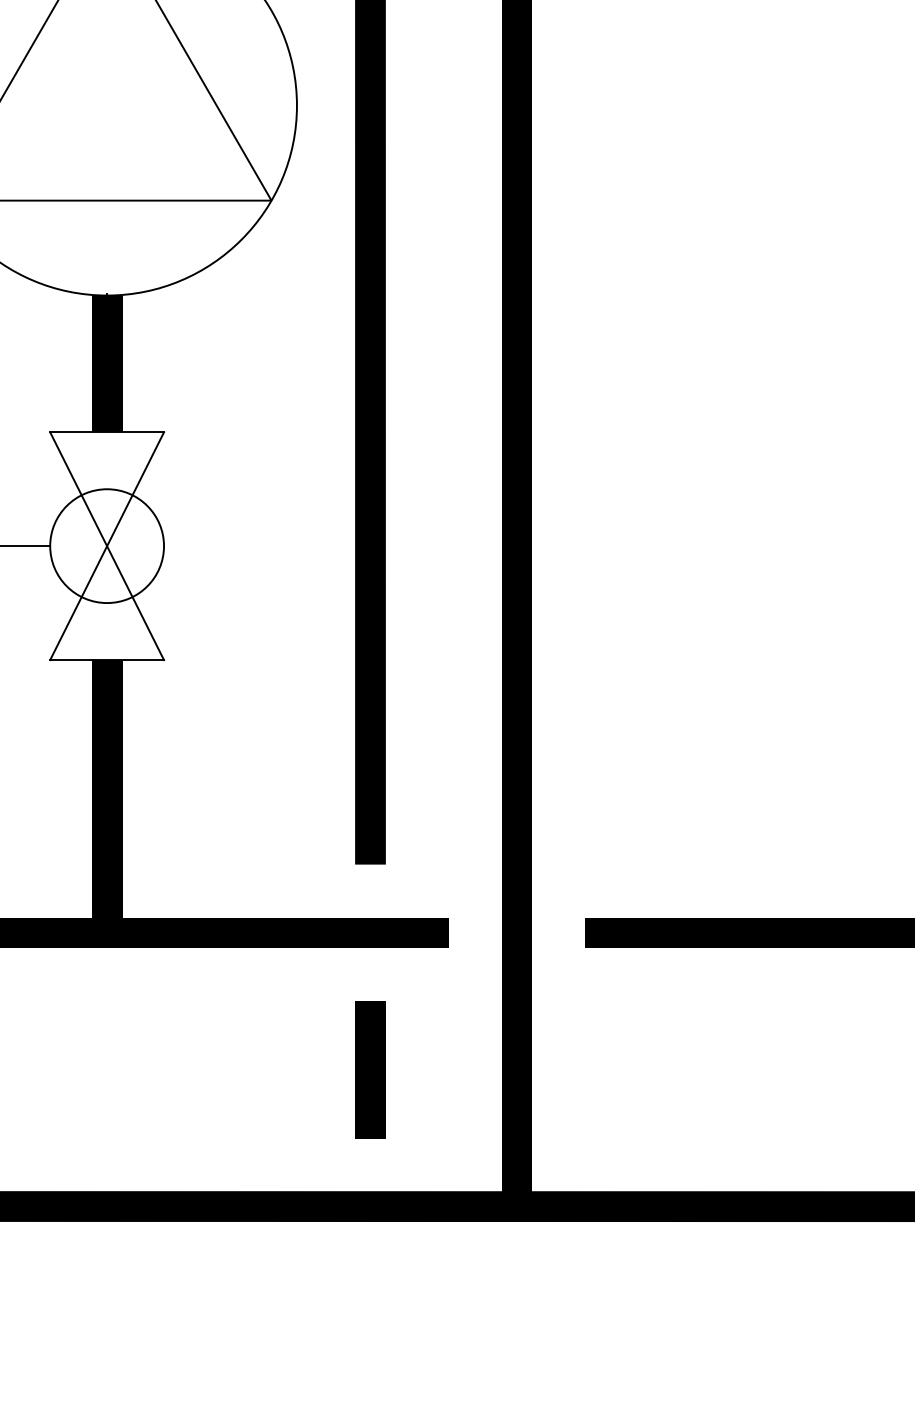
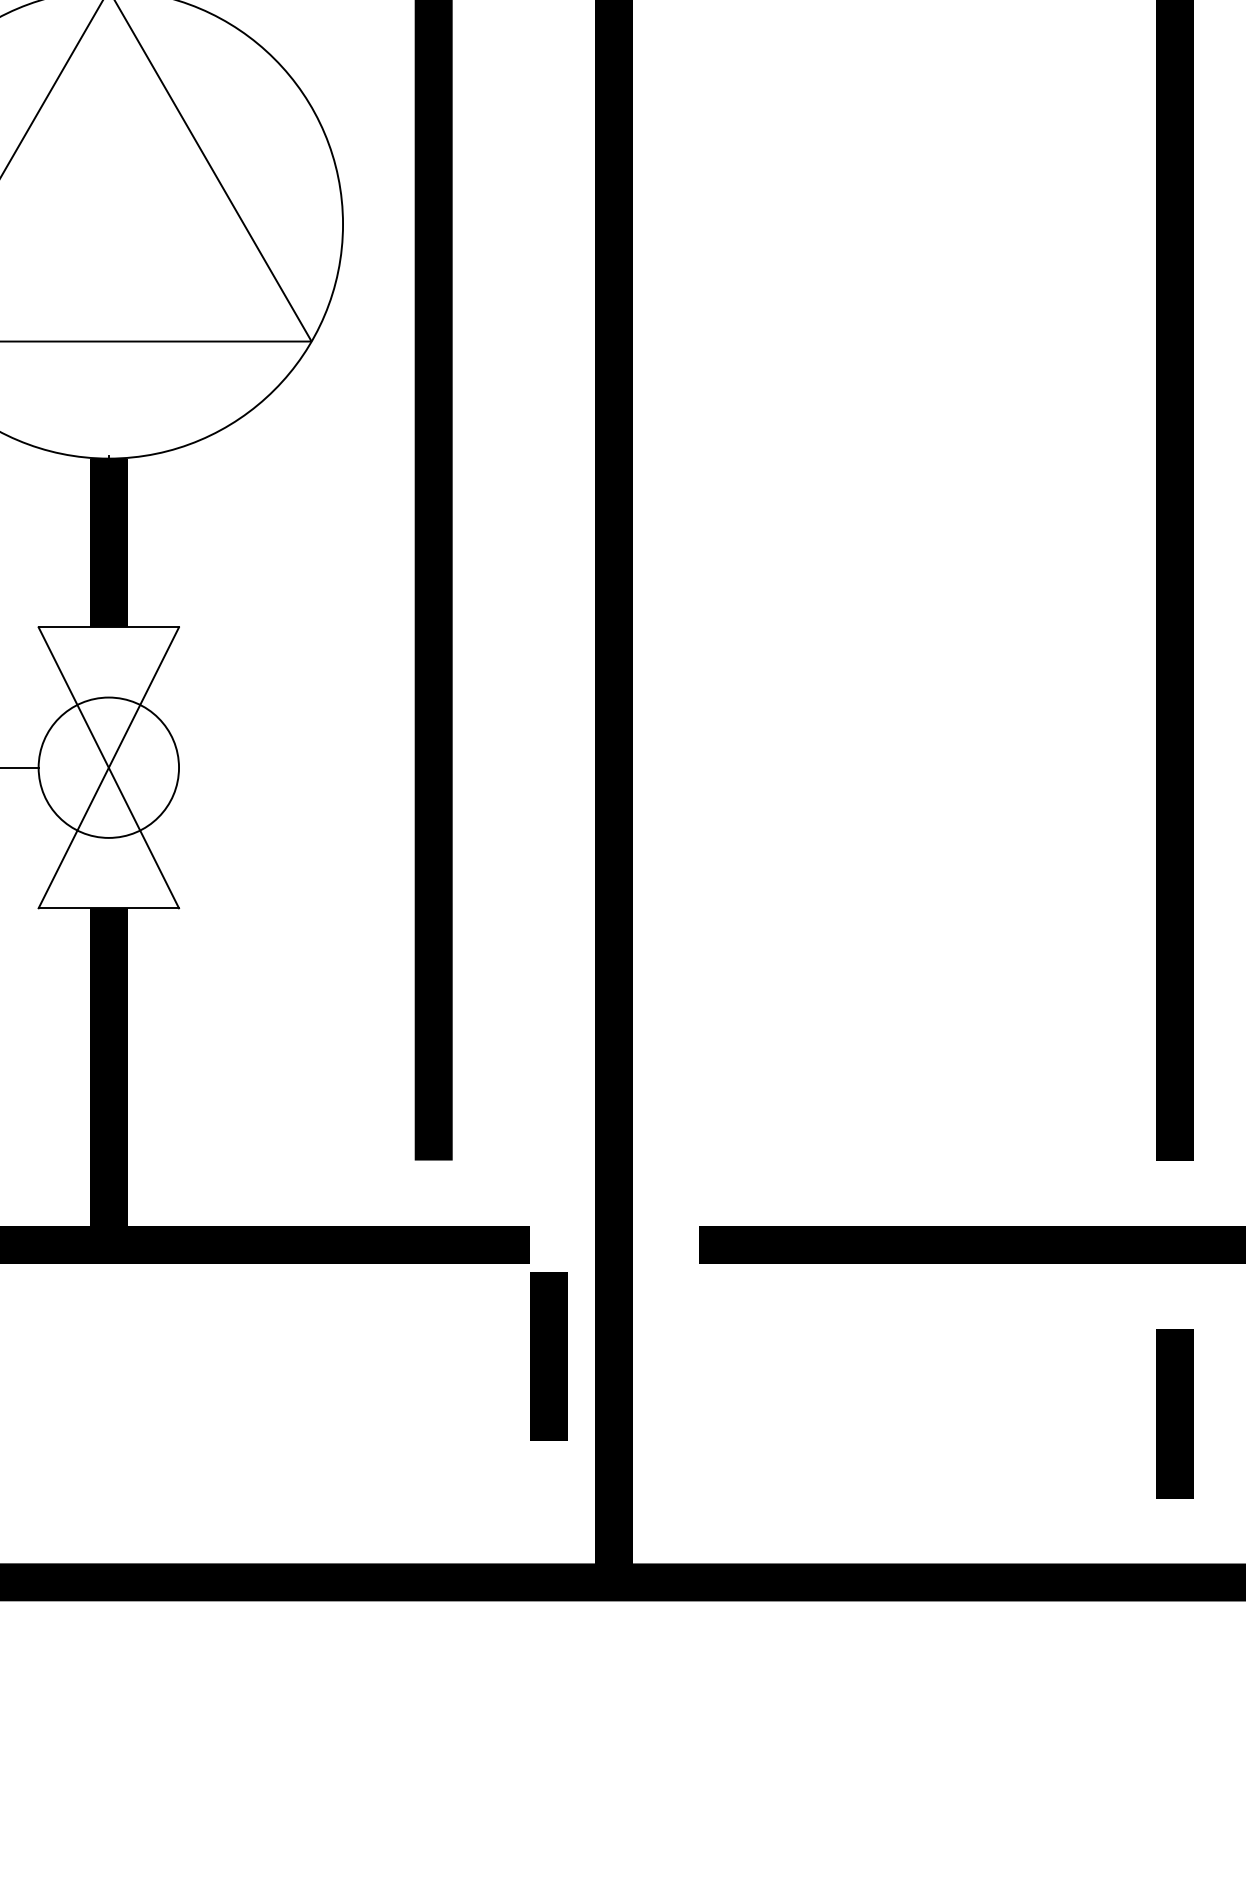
line: (370, 1069) -> (548, 1356), moved

